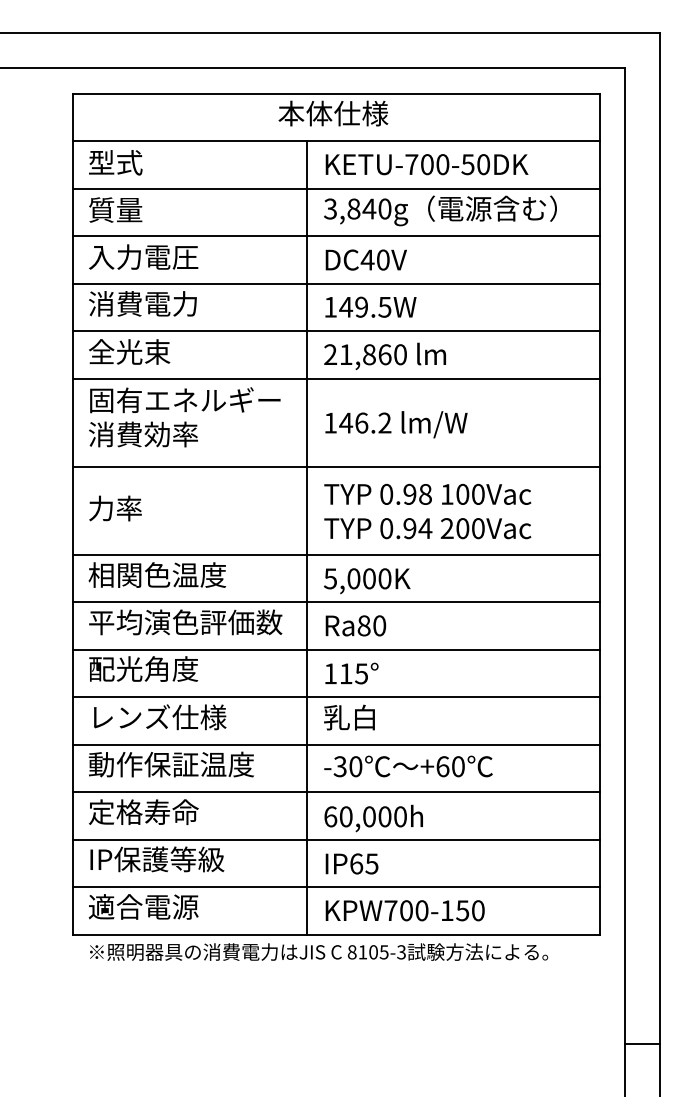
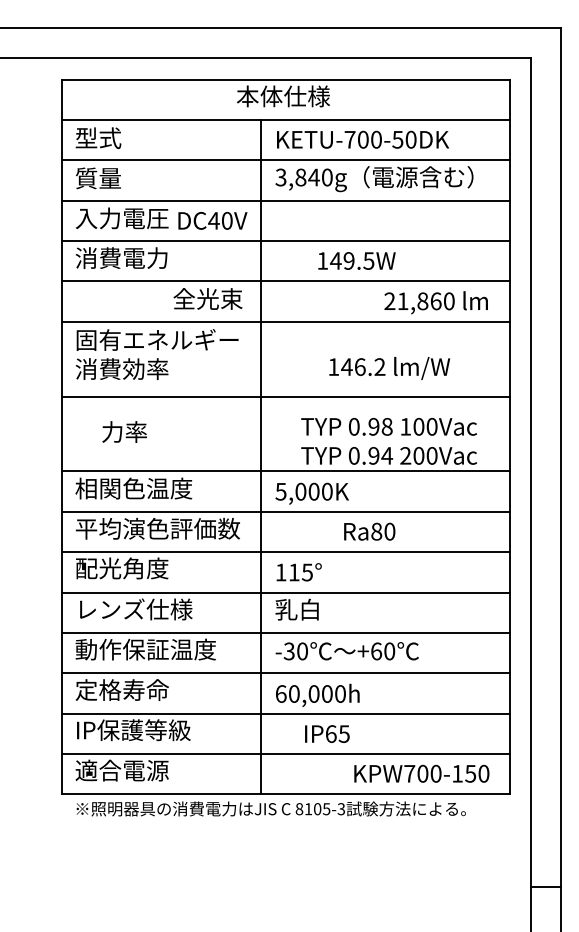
text: (365, 259) -> (212, 220), moved
text: (370, 306) -> (356, 260), moved
text: (129, 351) -> (207, 298), moved
text: (384, 356) -> (435, 302), moved
text: (396, 424) -> (389, 368), moved
text: (115, 508) -> (124, 432), moved
text: (427, 511) -> (388, 441), moved
text: (355, 625) -> (369, 531), moved
text: (351, 863) -> (326, 733), moved
text: (404, 910) -> (421, 773), moved

